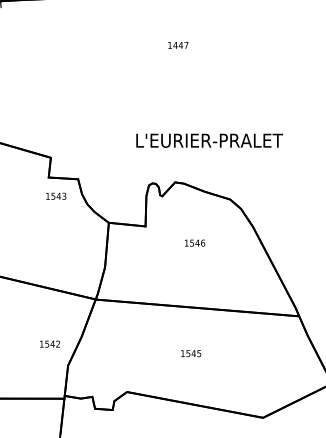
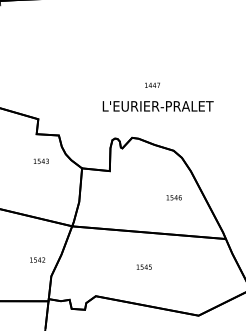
text: (178, 44) -> (152, 84), moved
text: (55, 195) -> (40, 160), moved
text: (194, 242) -> (173, 197), moved

